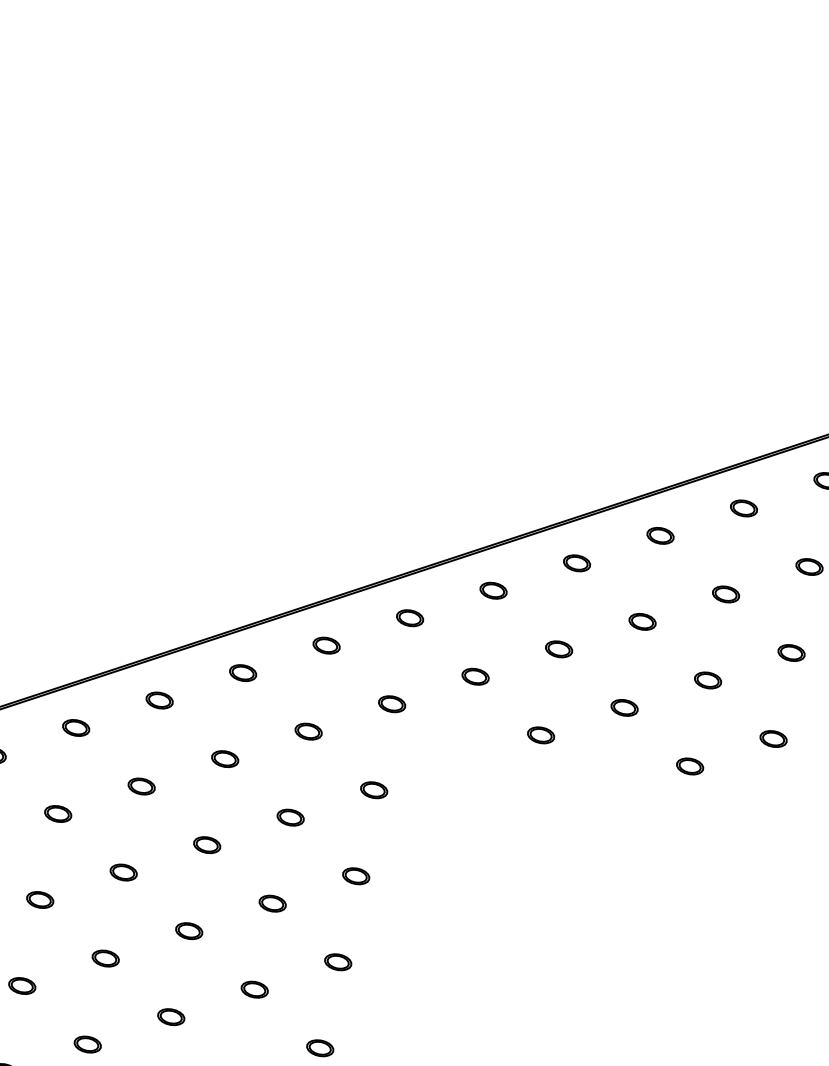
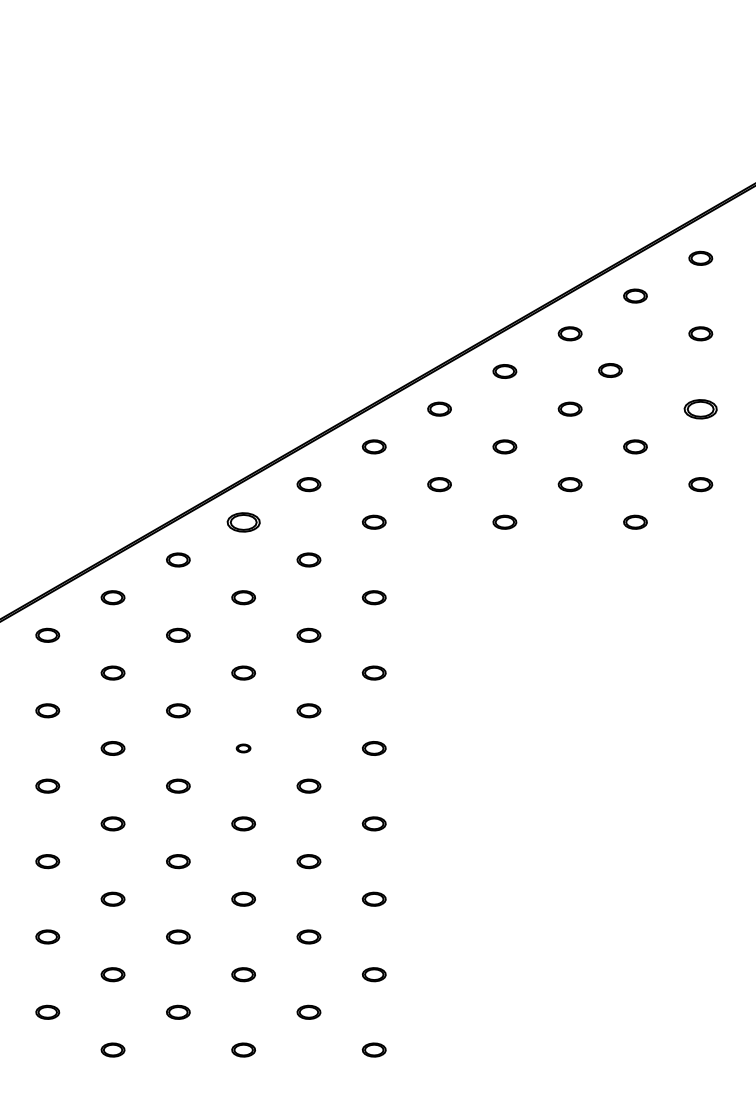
part: (726, 594) -> (610, 370), moved
part: (791, 652) -> (700, 408), size x1.4
part: (243, 672) -> (243, 521), size x1.4
part: (189, 931) -> (243, 748), size x0.6

